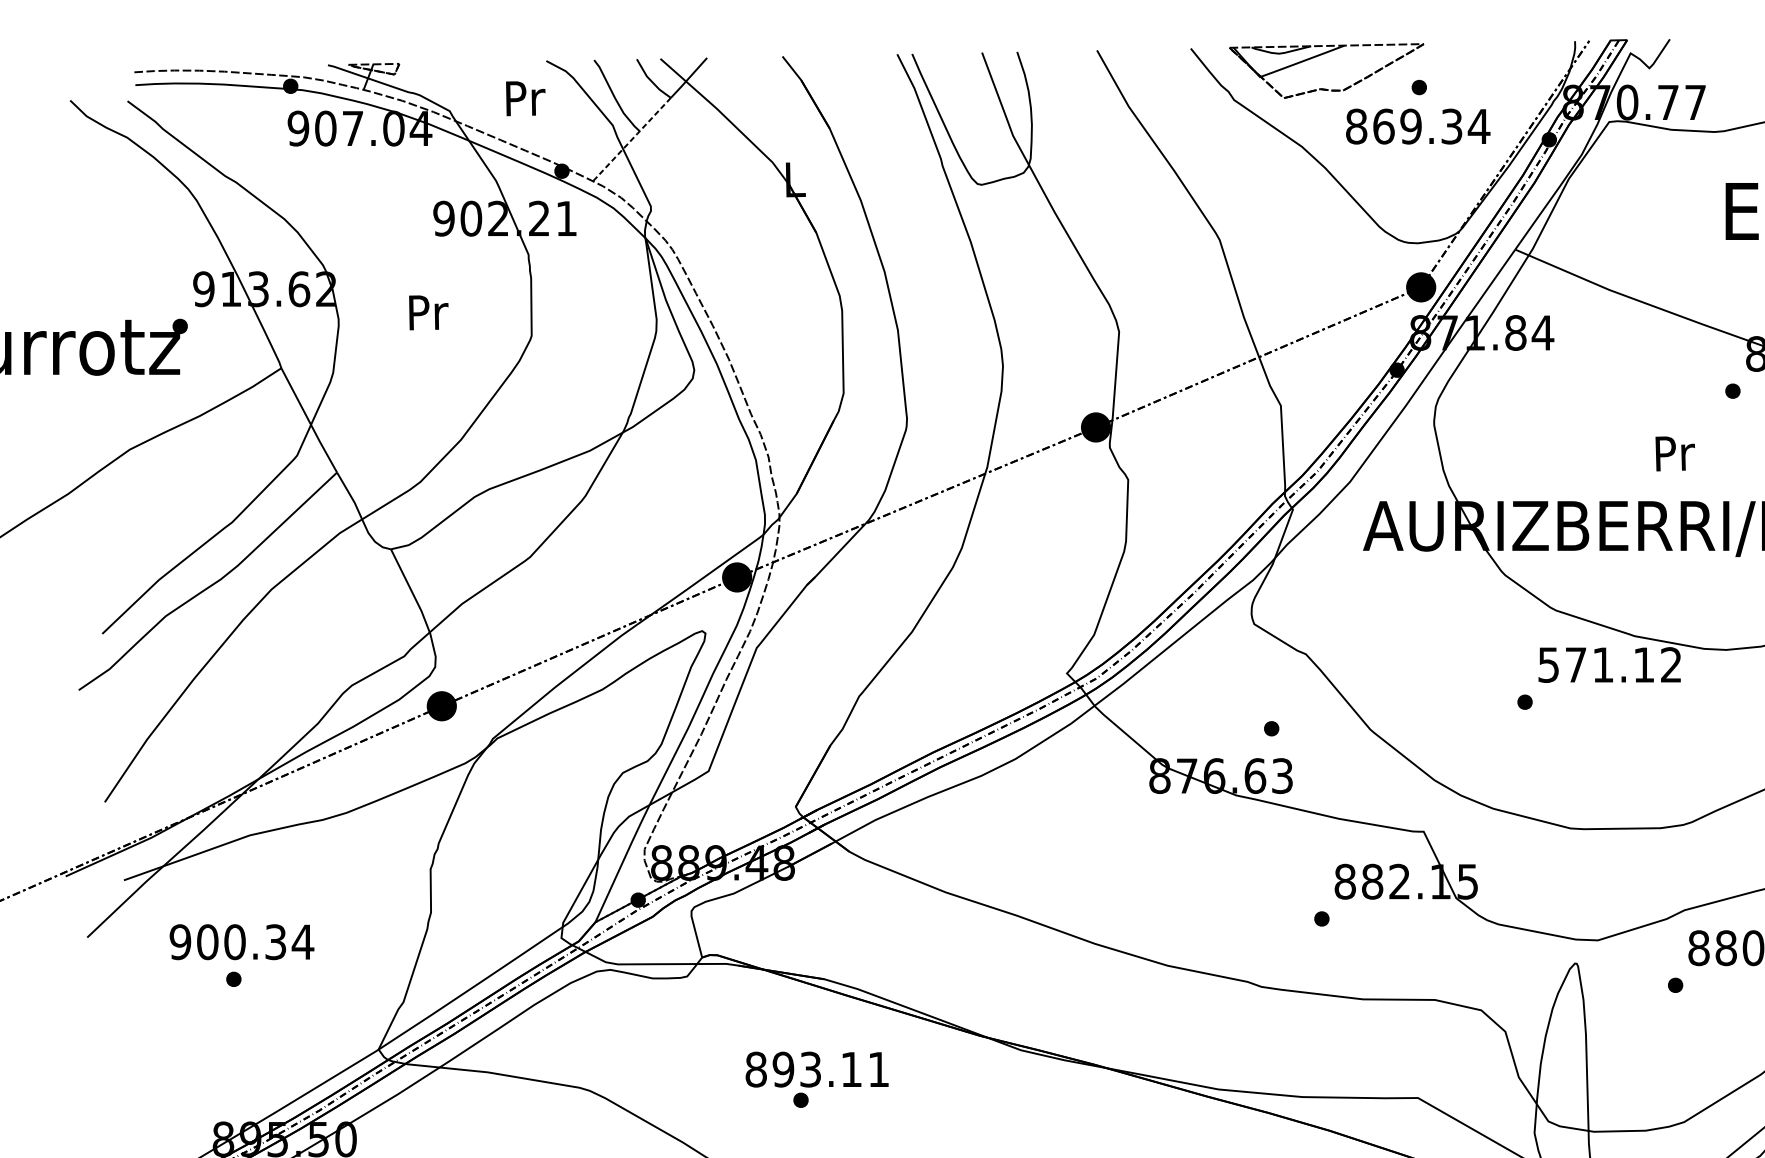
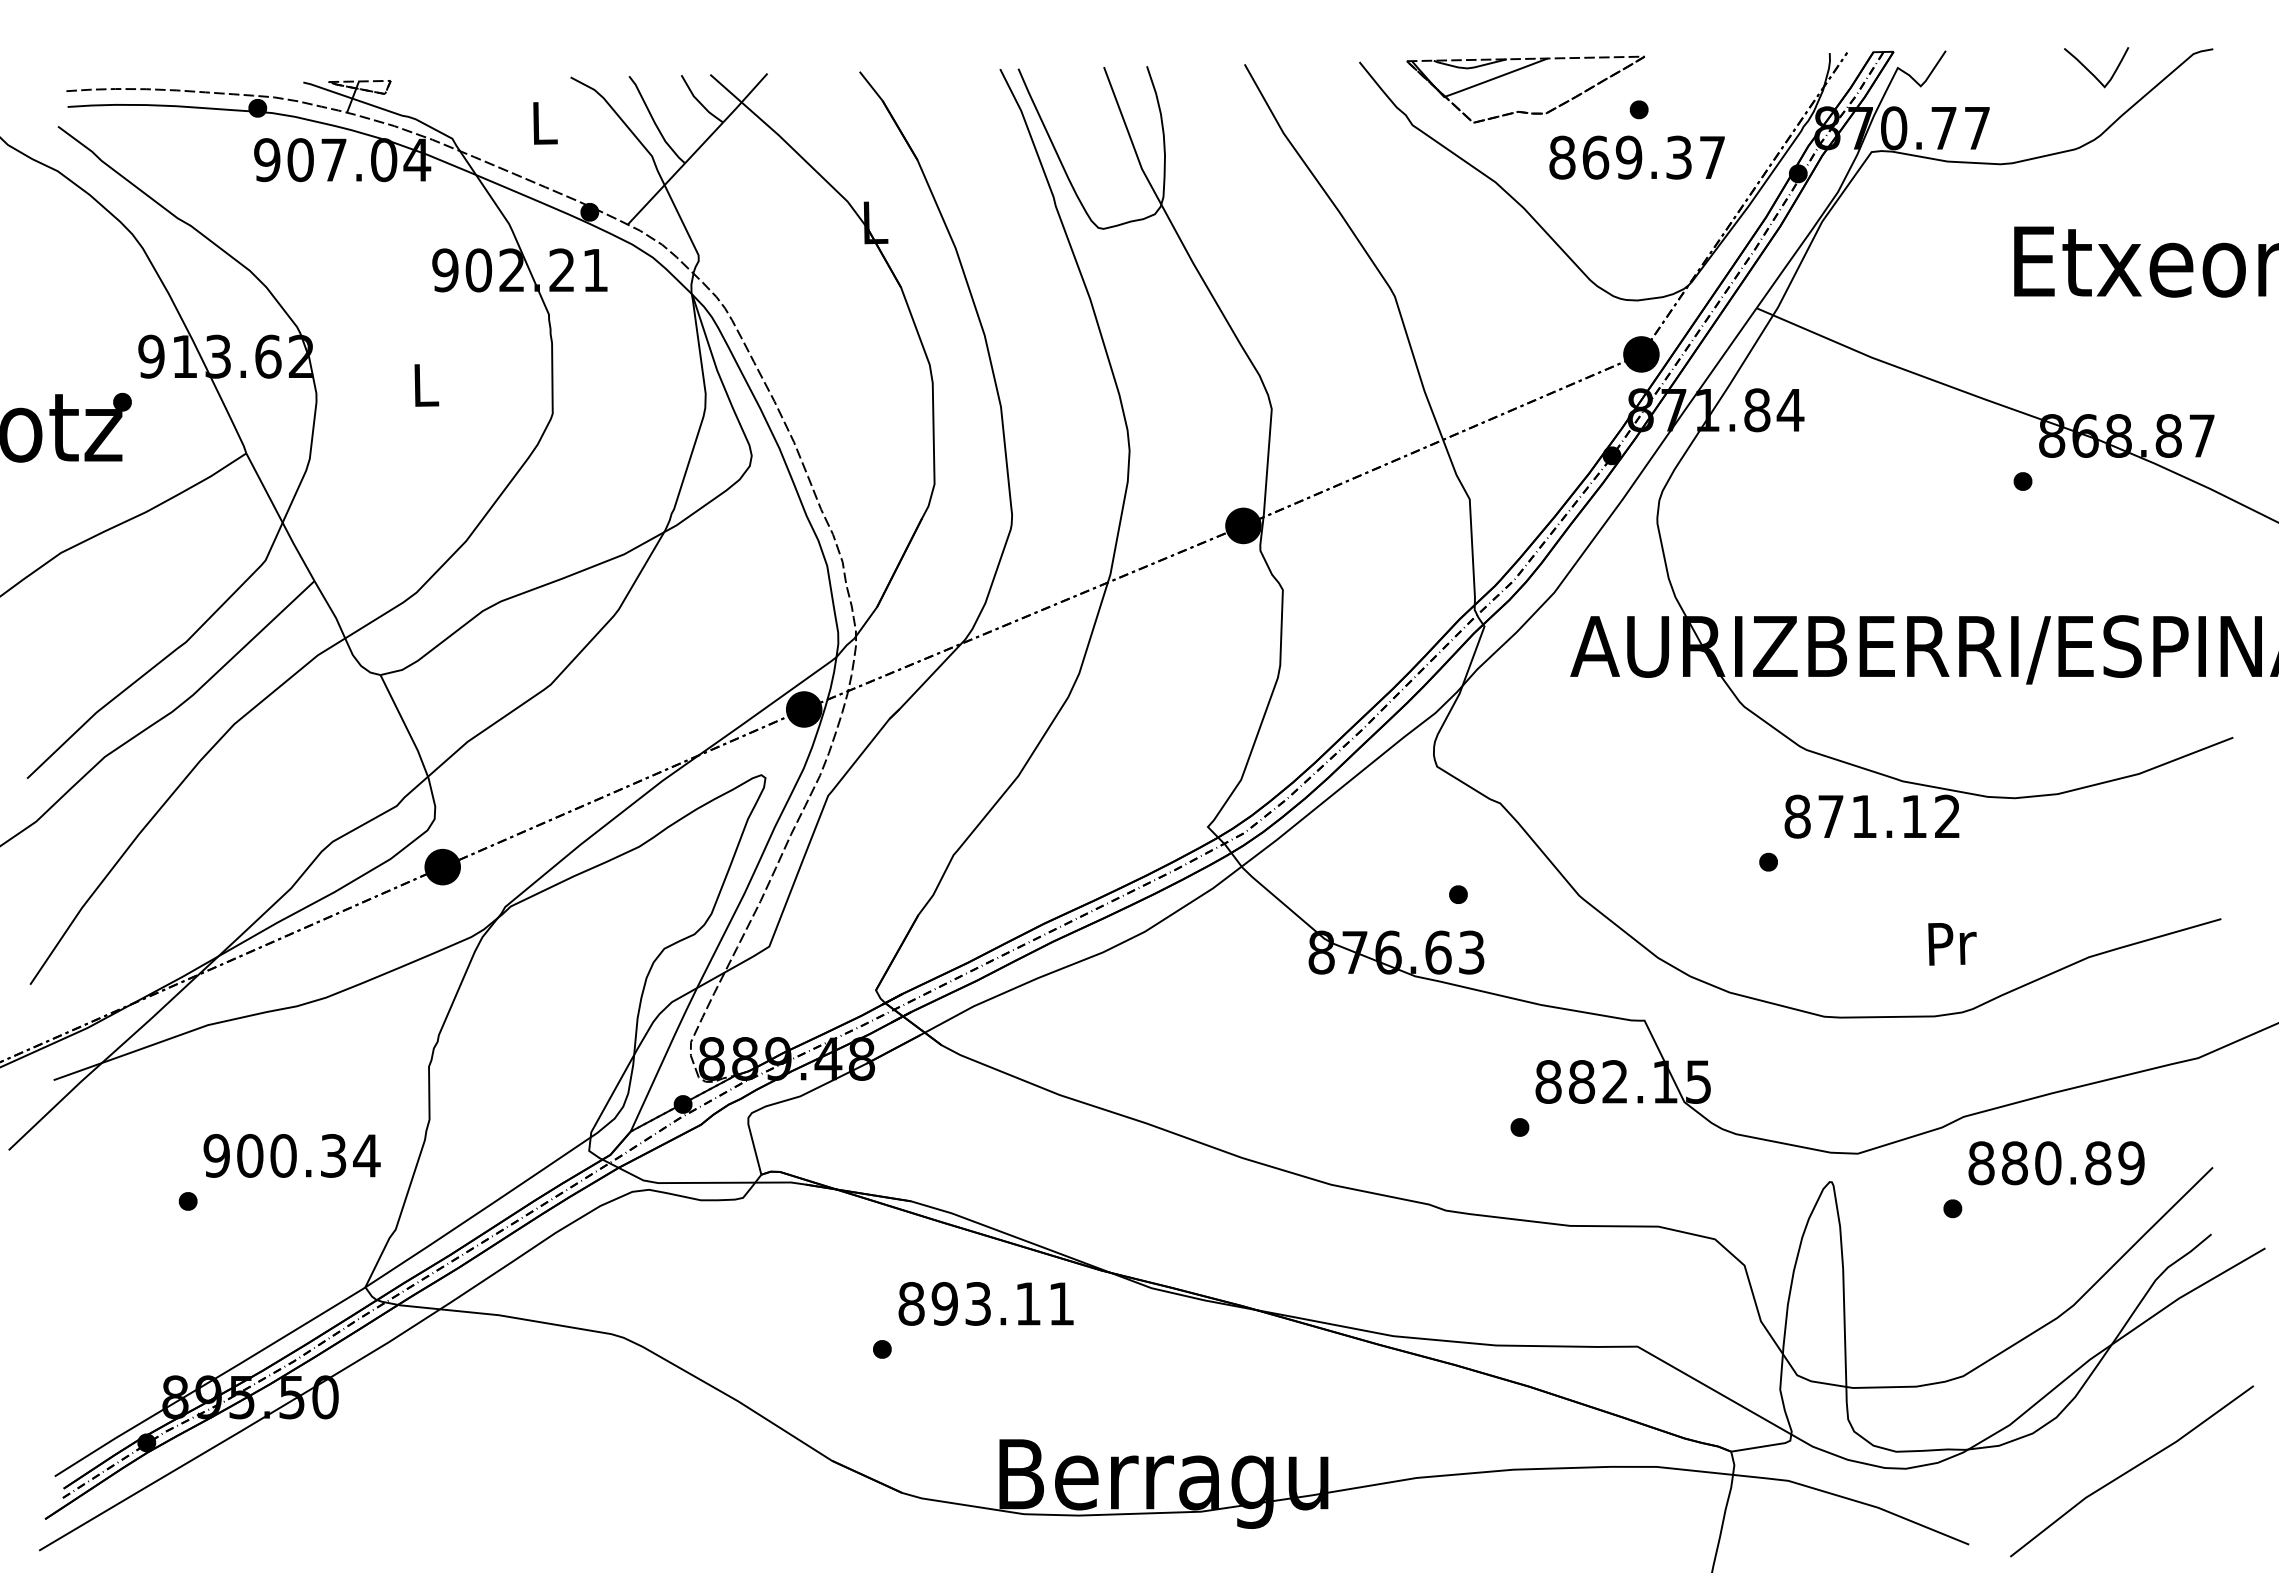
text: (525, 98) -> (545, 123), Pr -> L
text: (1479, 126) -> (1712, 157), 869.34 -> 869.37
line: (631, 139) -> (675, 173), dashed -> solid
text: (428, 312) -> (426, 385), Pr -> L
text: (1675, 454) -> (1952, 944), moved
text: (1548, 664) -> (1797, 816), 571.12 -> 871.12
text: (241, 941) -> (291, 1155), moved
text: (816, 1069) -> (985, 1303), moved

